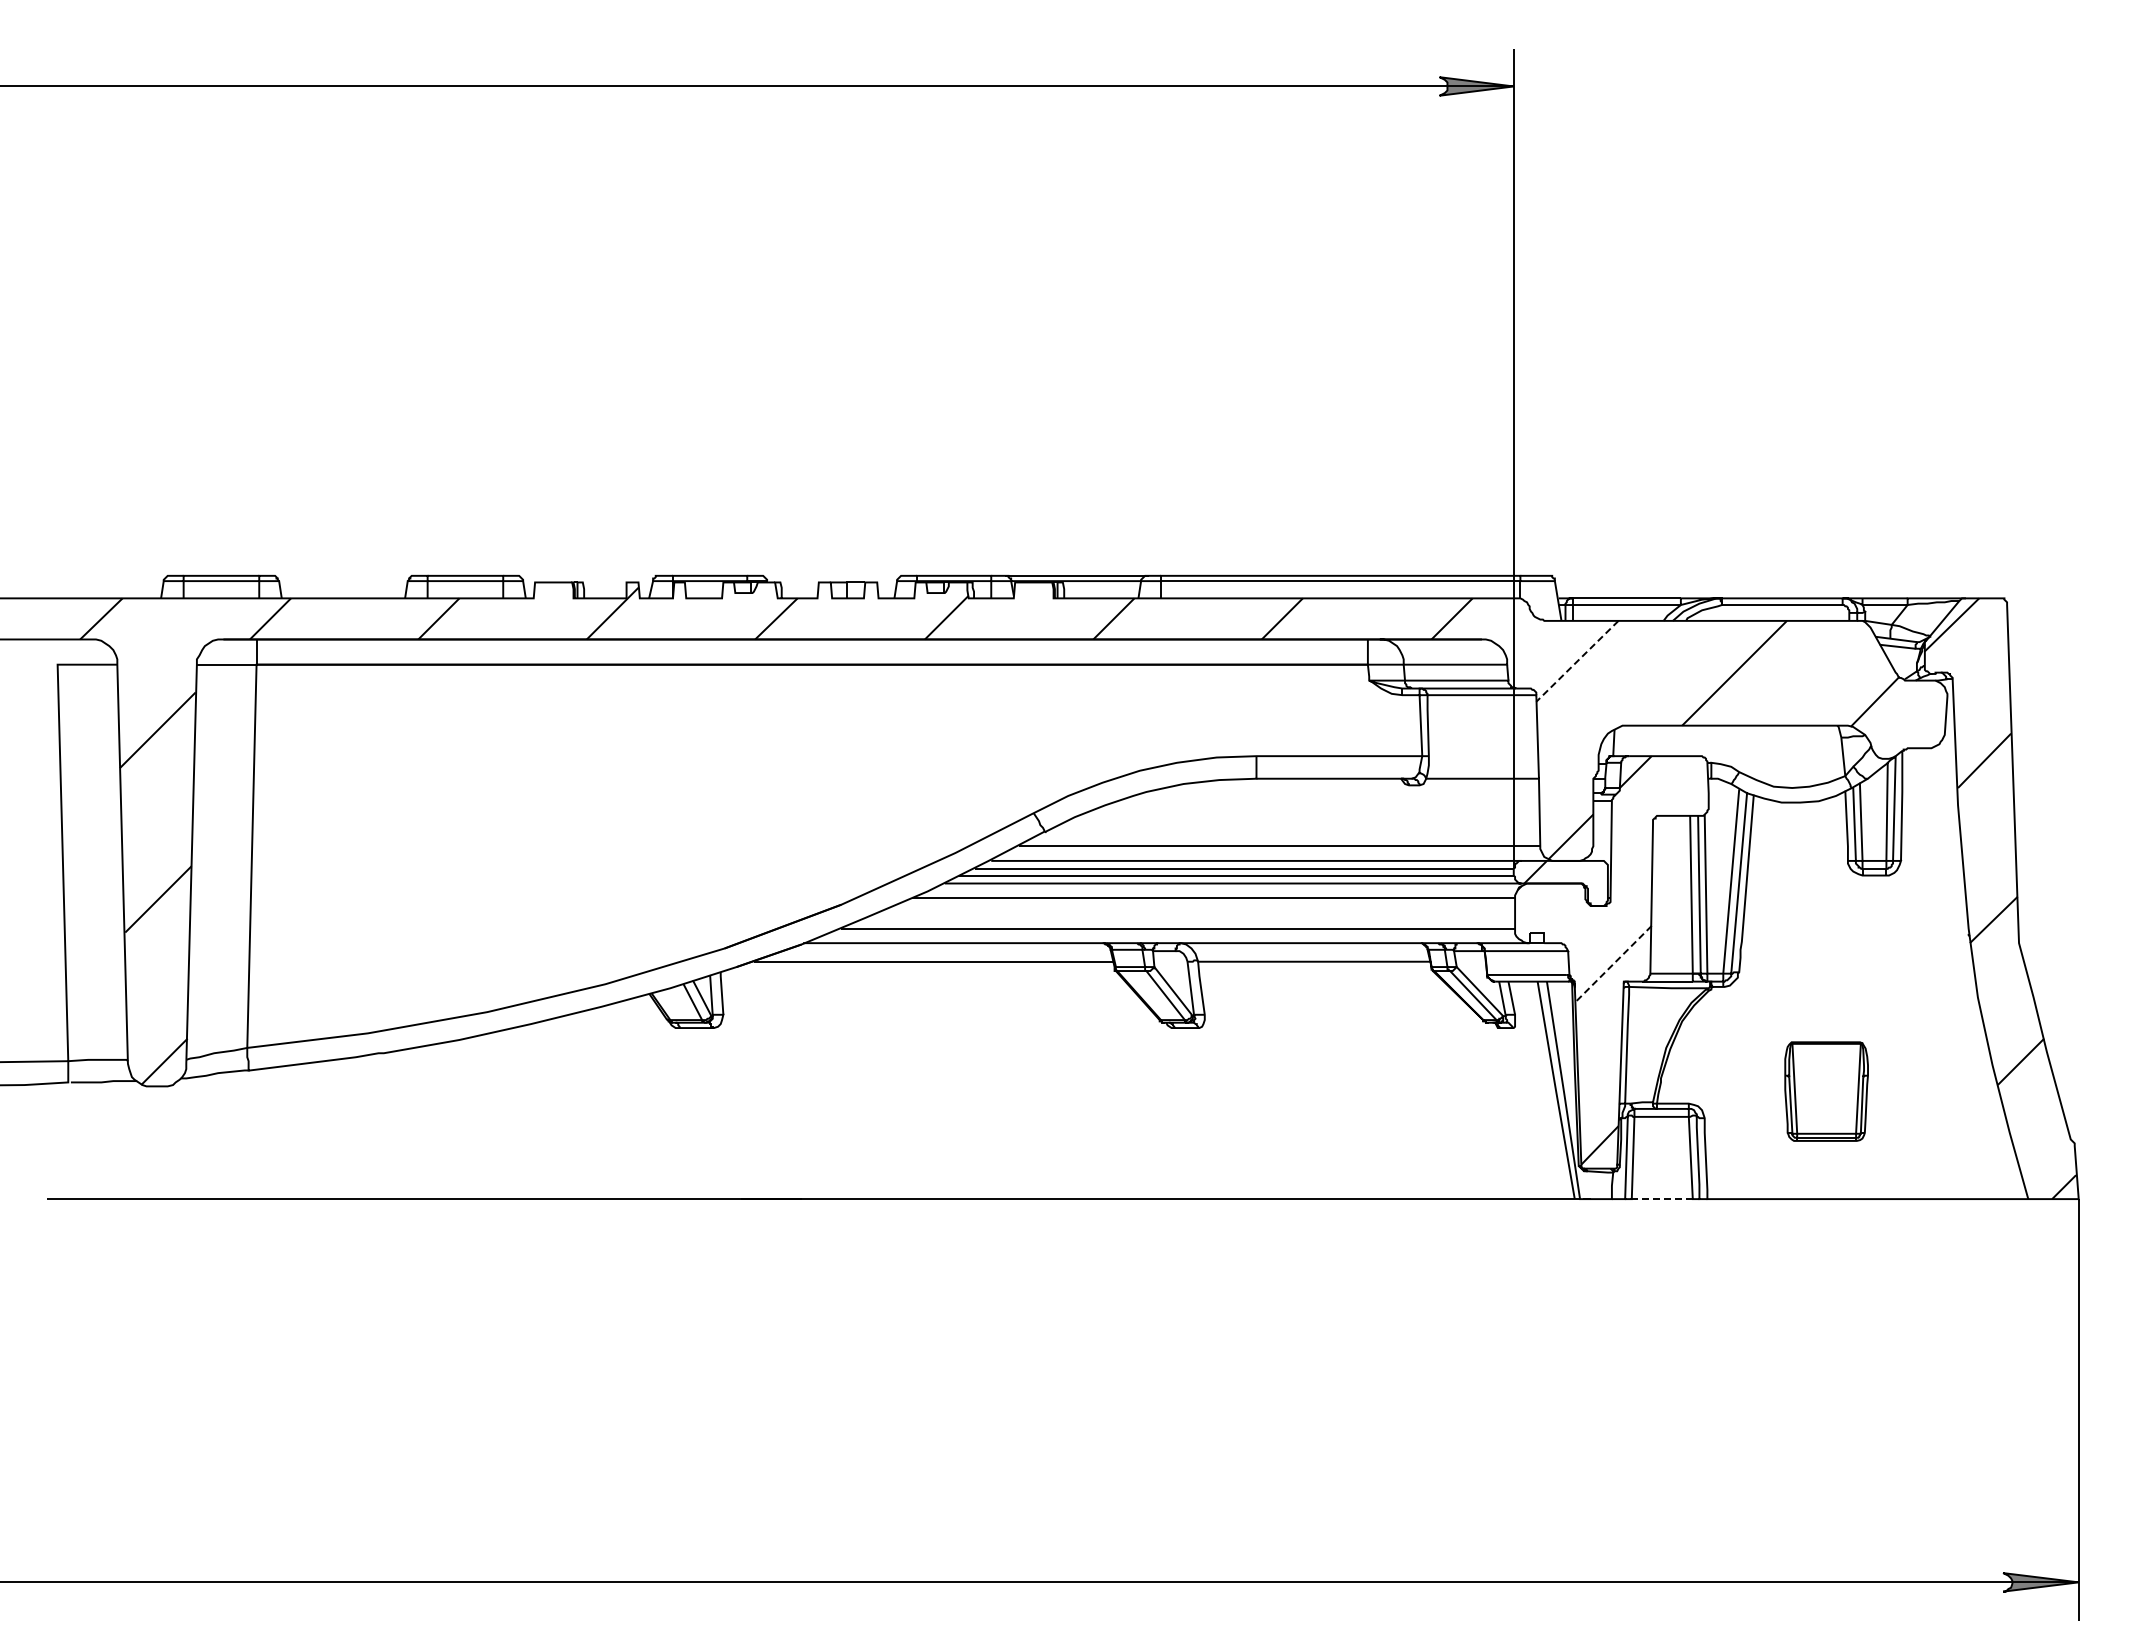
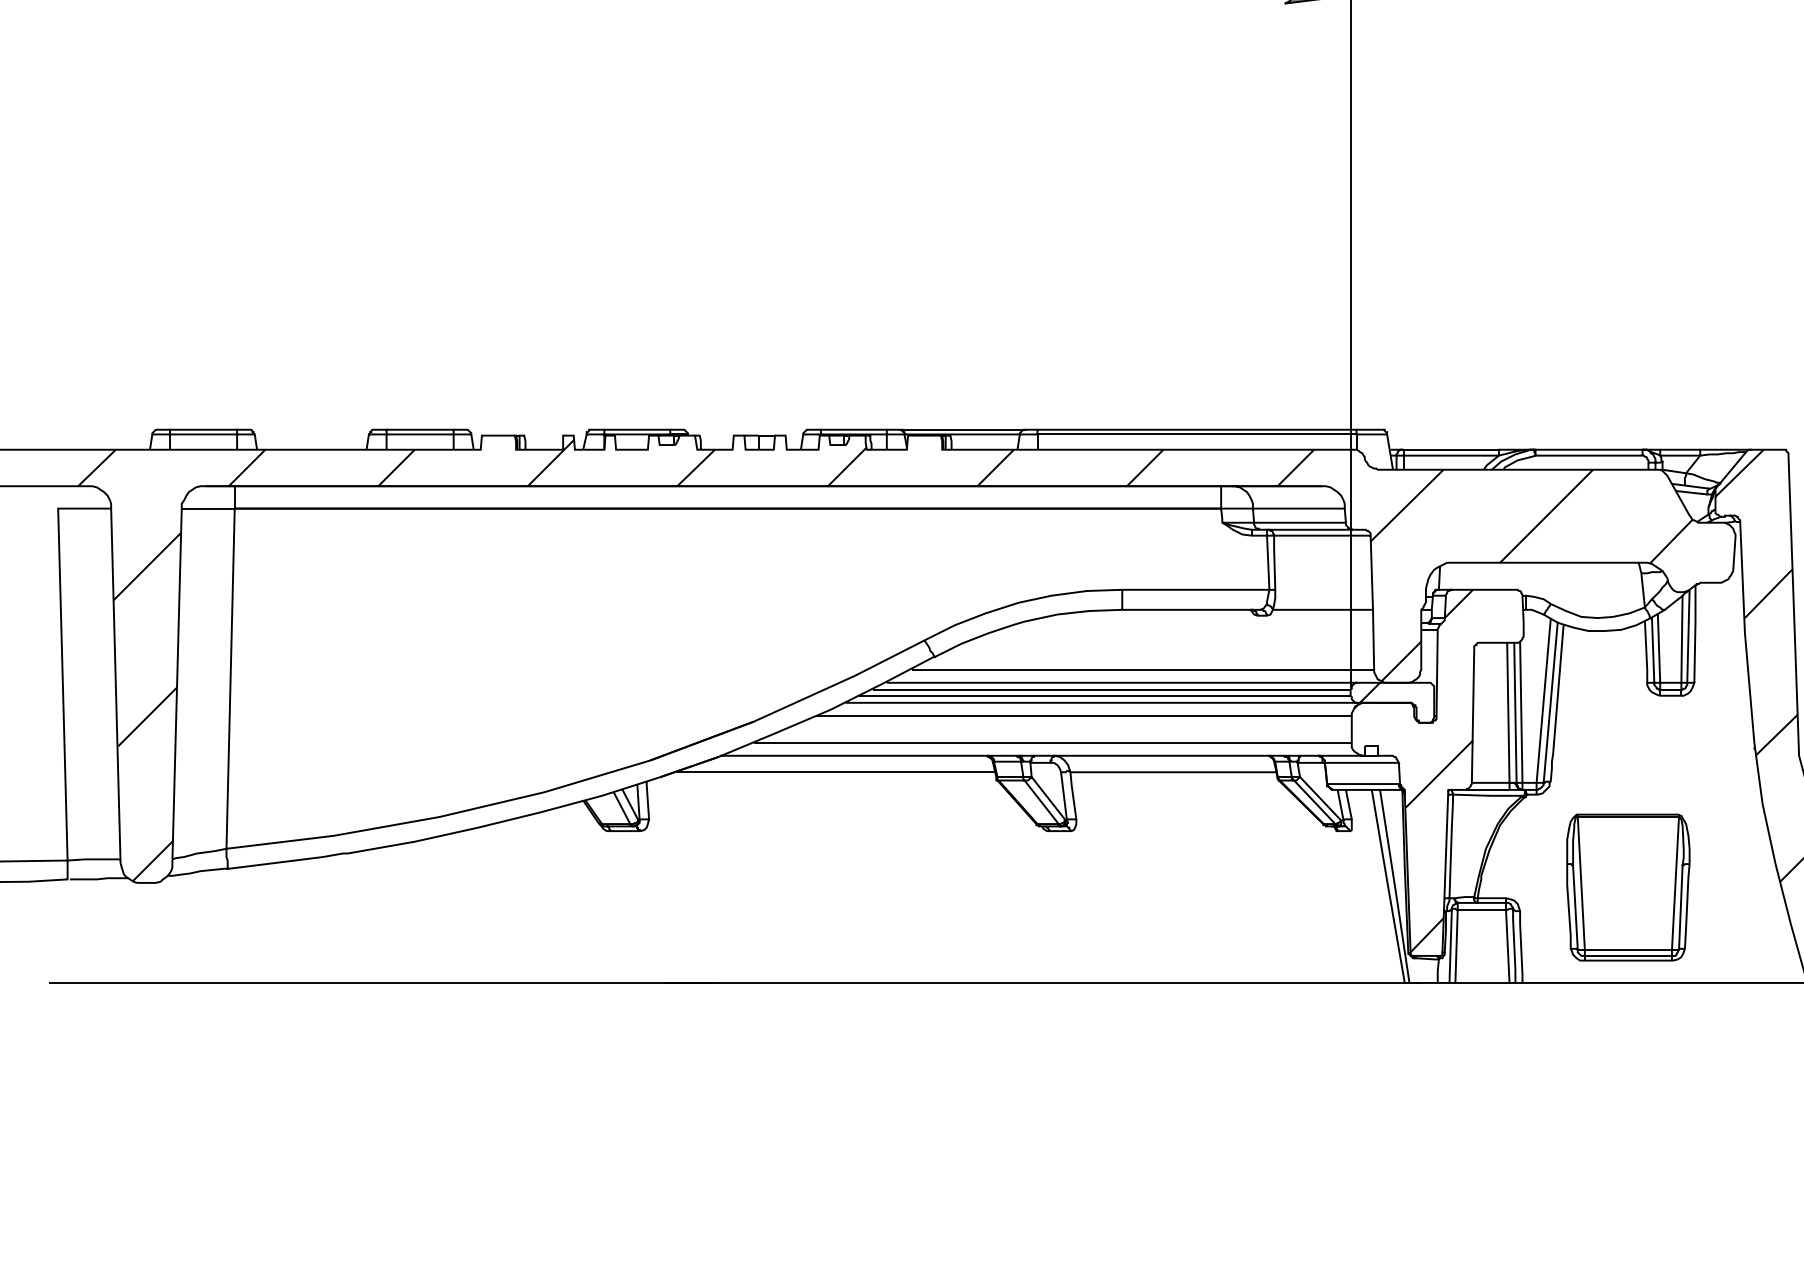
line: (1577, 661) -> (1407, 505), dashed -> solid
line: (1613, 964) -> (1439, 774), dashed -> solid
part: (1826, 1091) -> (1628, 887), size x1.67
line: (1661, 1199) -> (1481, 983), dashed -> solid

